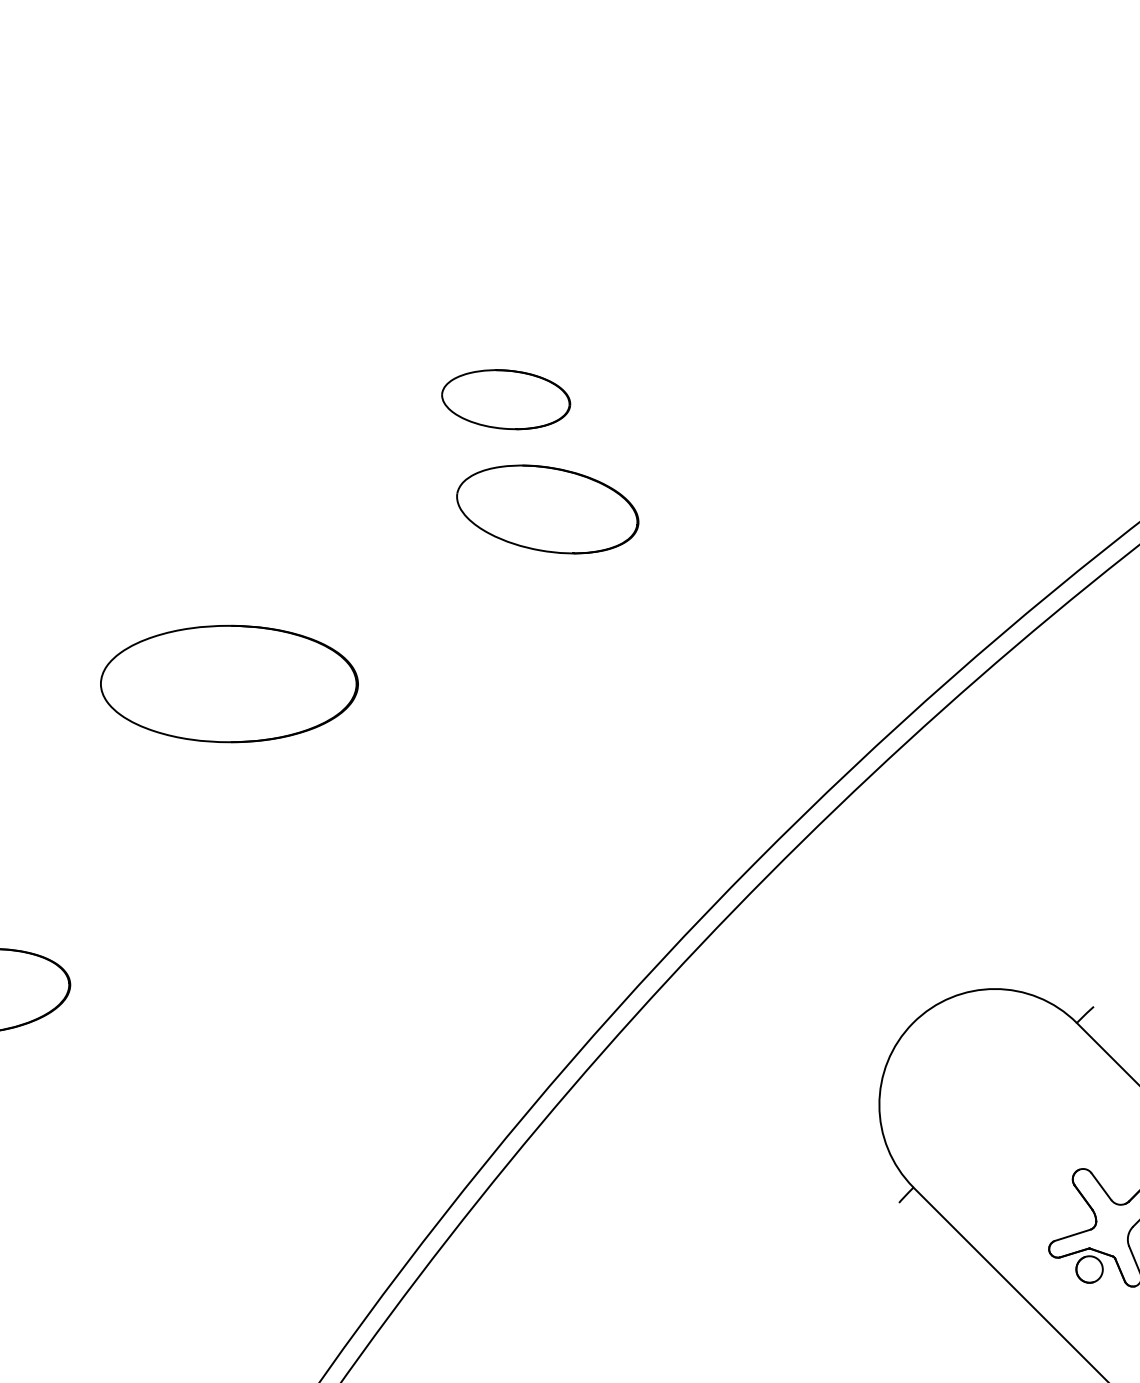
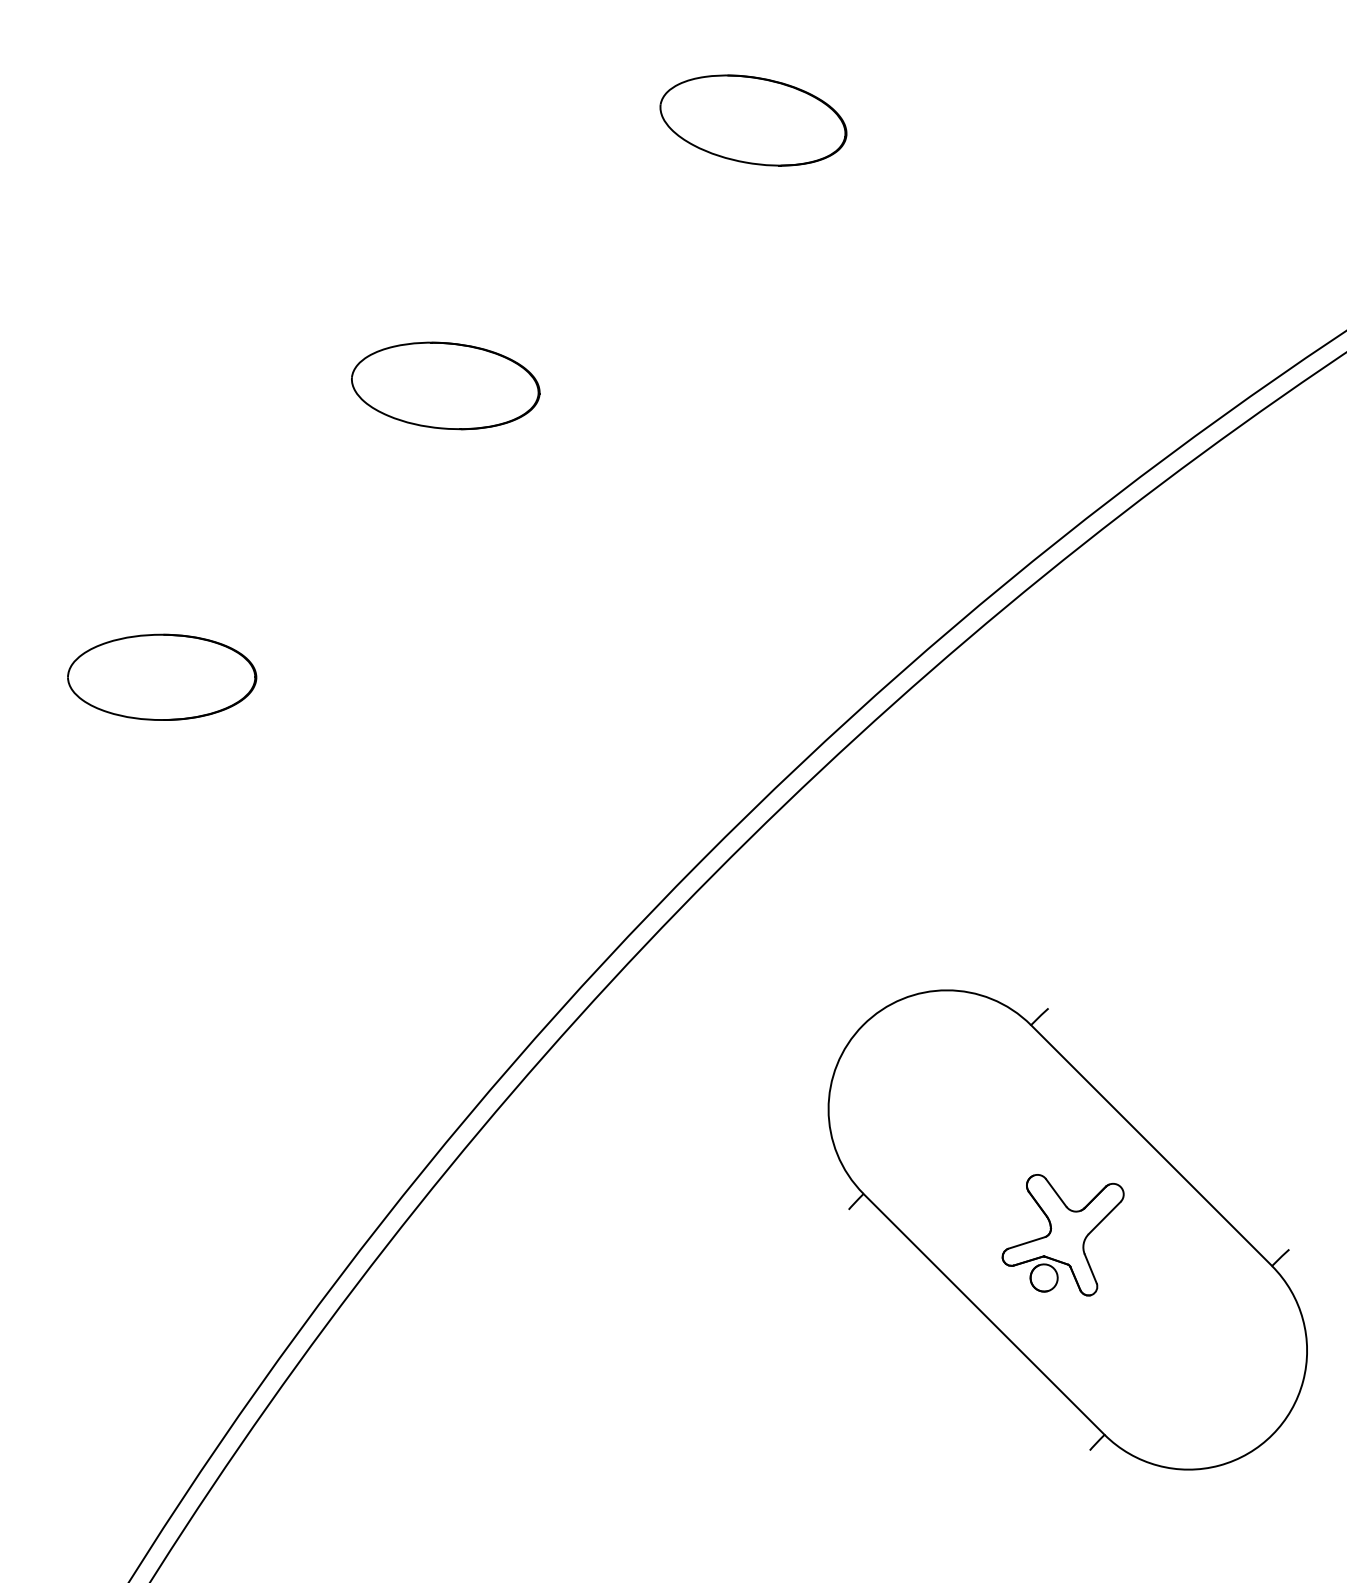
part: (505, 399) -> (445, 385), size x1.43
part: (547, 509) -> (753, 120), moved
part: (229, 683) -> (162, 676), size x0.71

